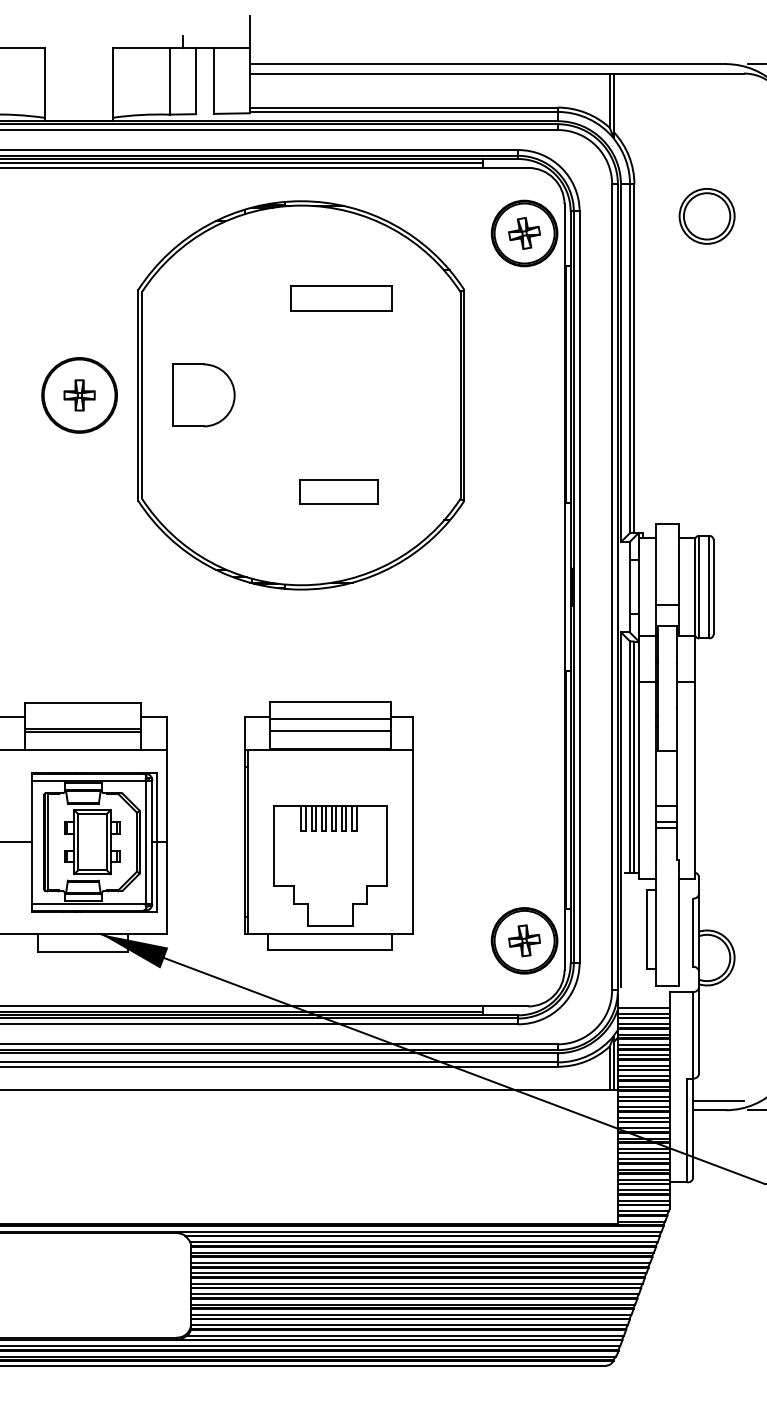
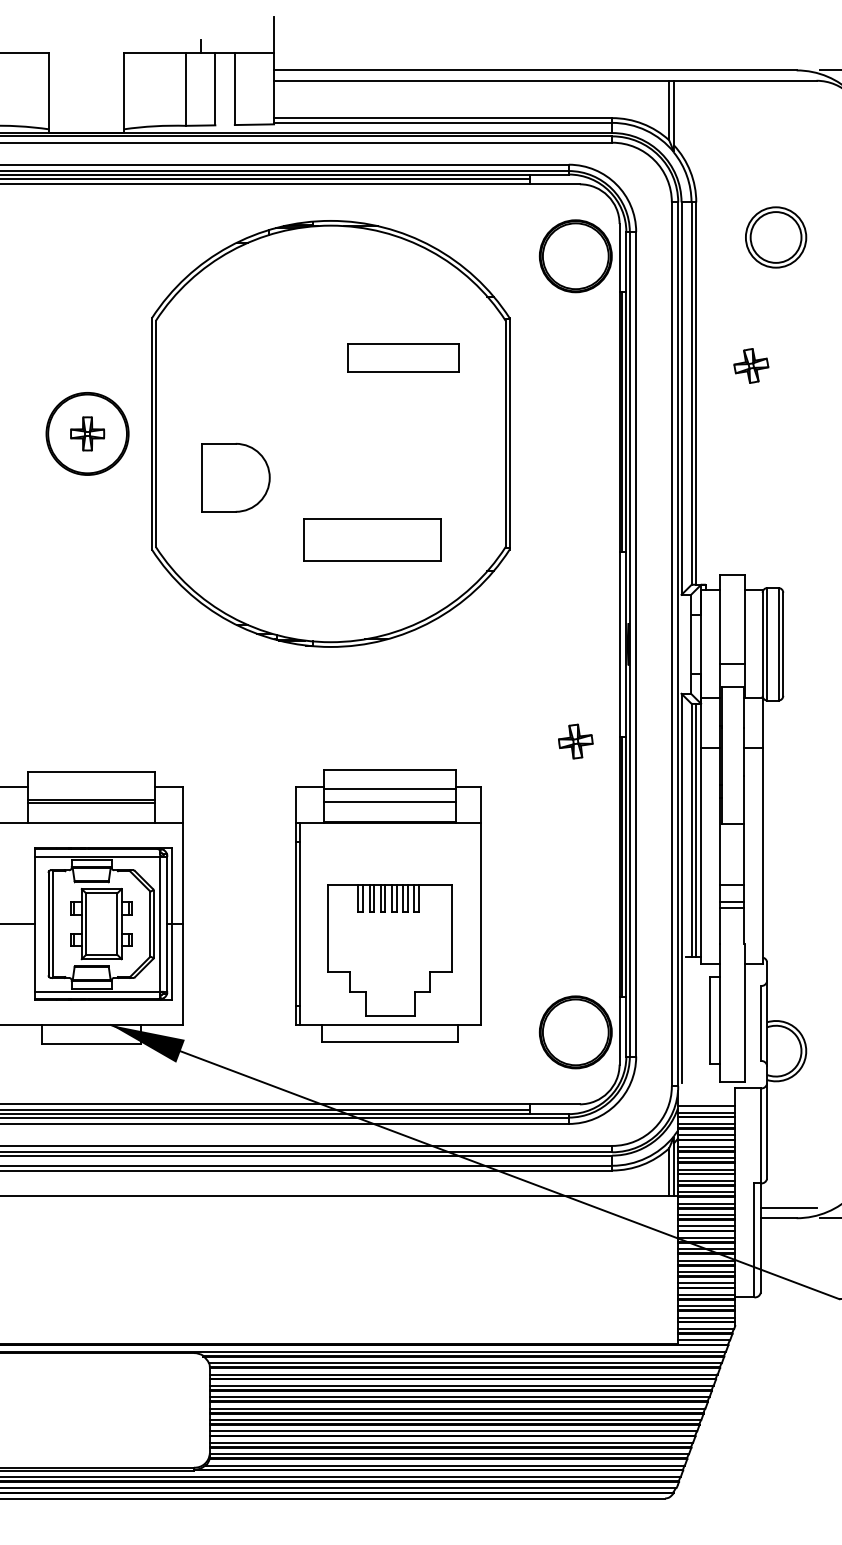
part: (524, 233) -> (751, 365), moved
part: (341, 298) -> (403, 358), moved
part: (203, 395) -> (235, 477), moved
part: (338, 491) -> (371, 539), size x1.6
part: (328, 825) -> (388, 905), moved
part: (524, 940) -> (575, 741), moved

